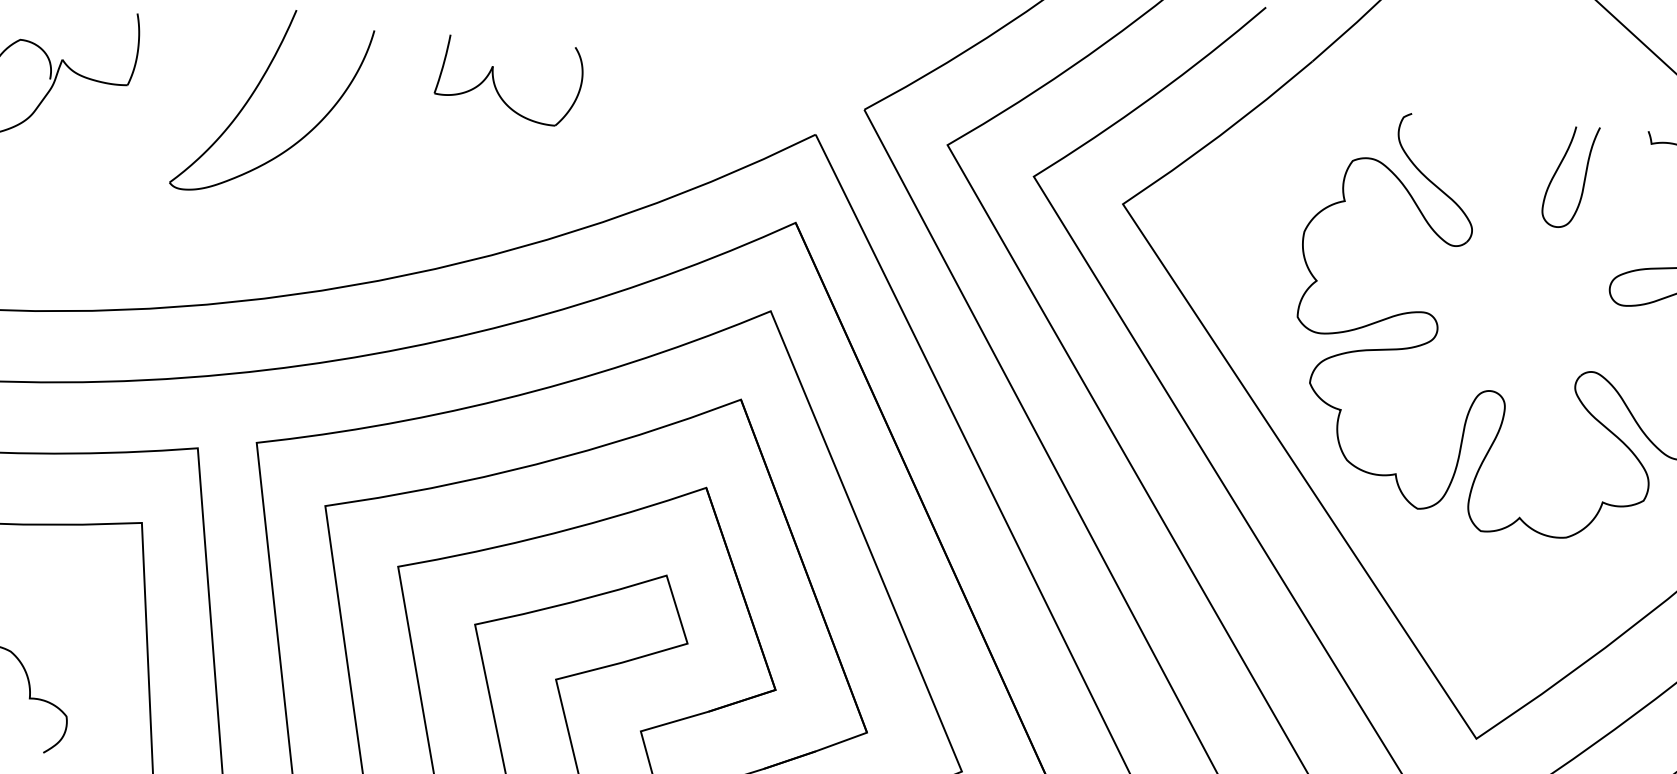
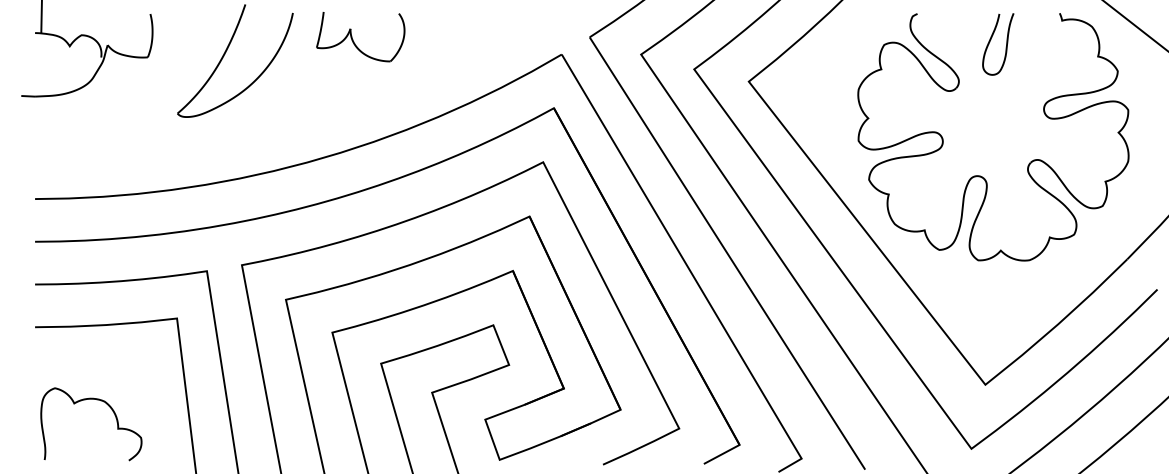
part: (497, 87) -> (354, 41), moved
curve: (1582, 183) -> (1005, 47), moved

